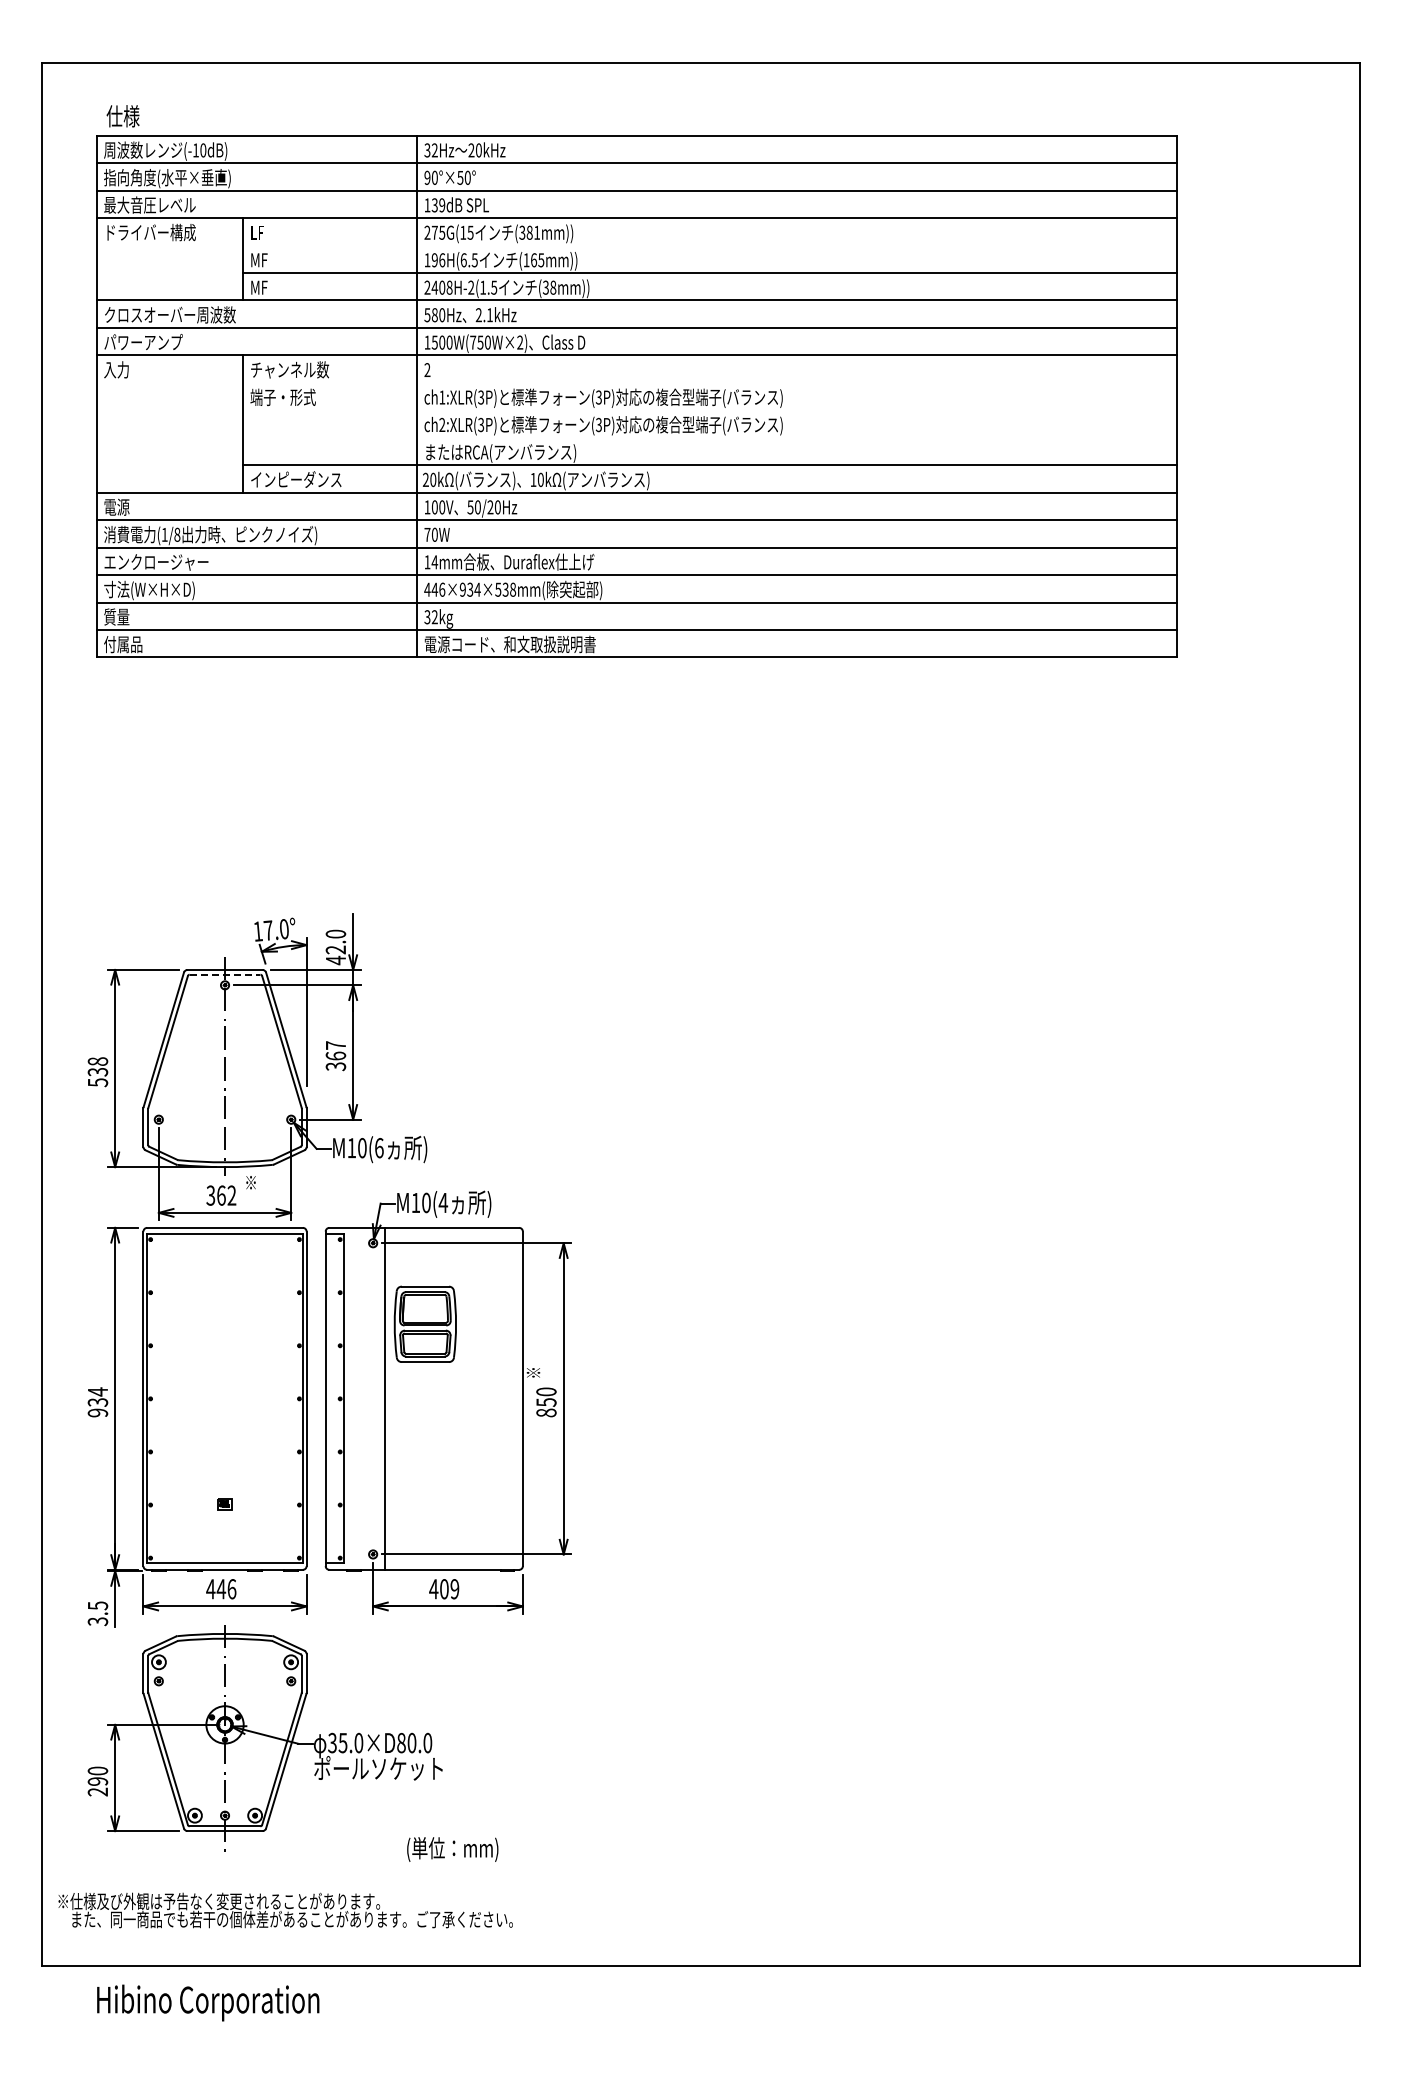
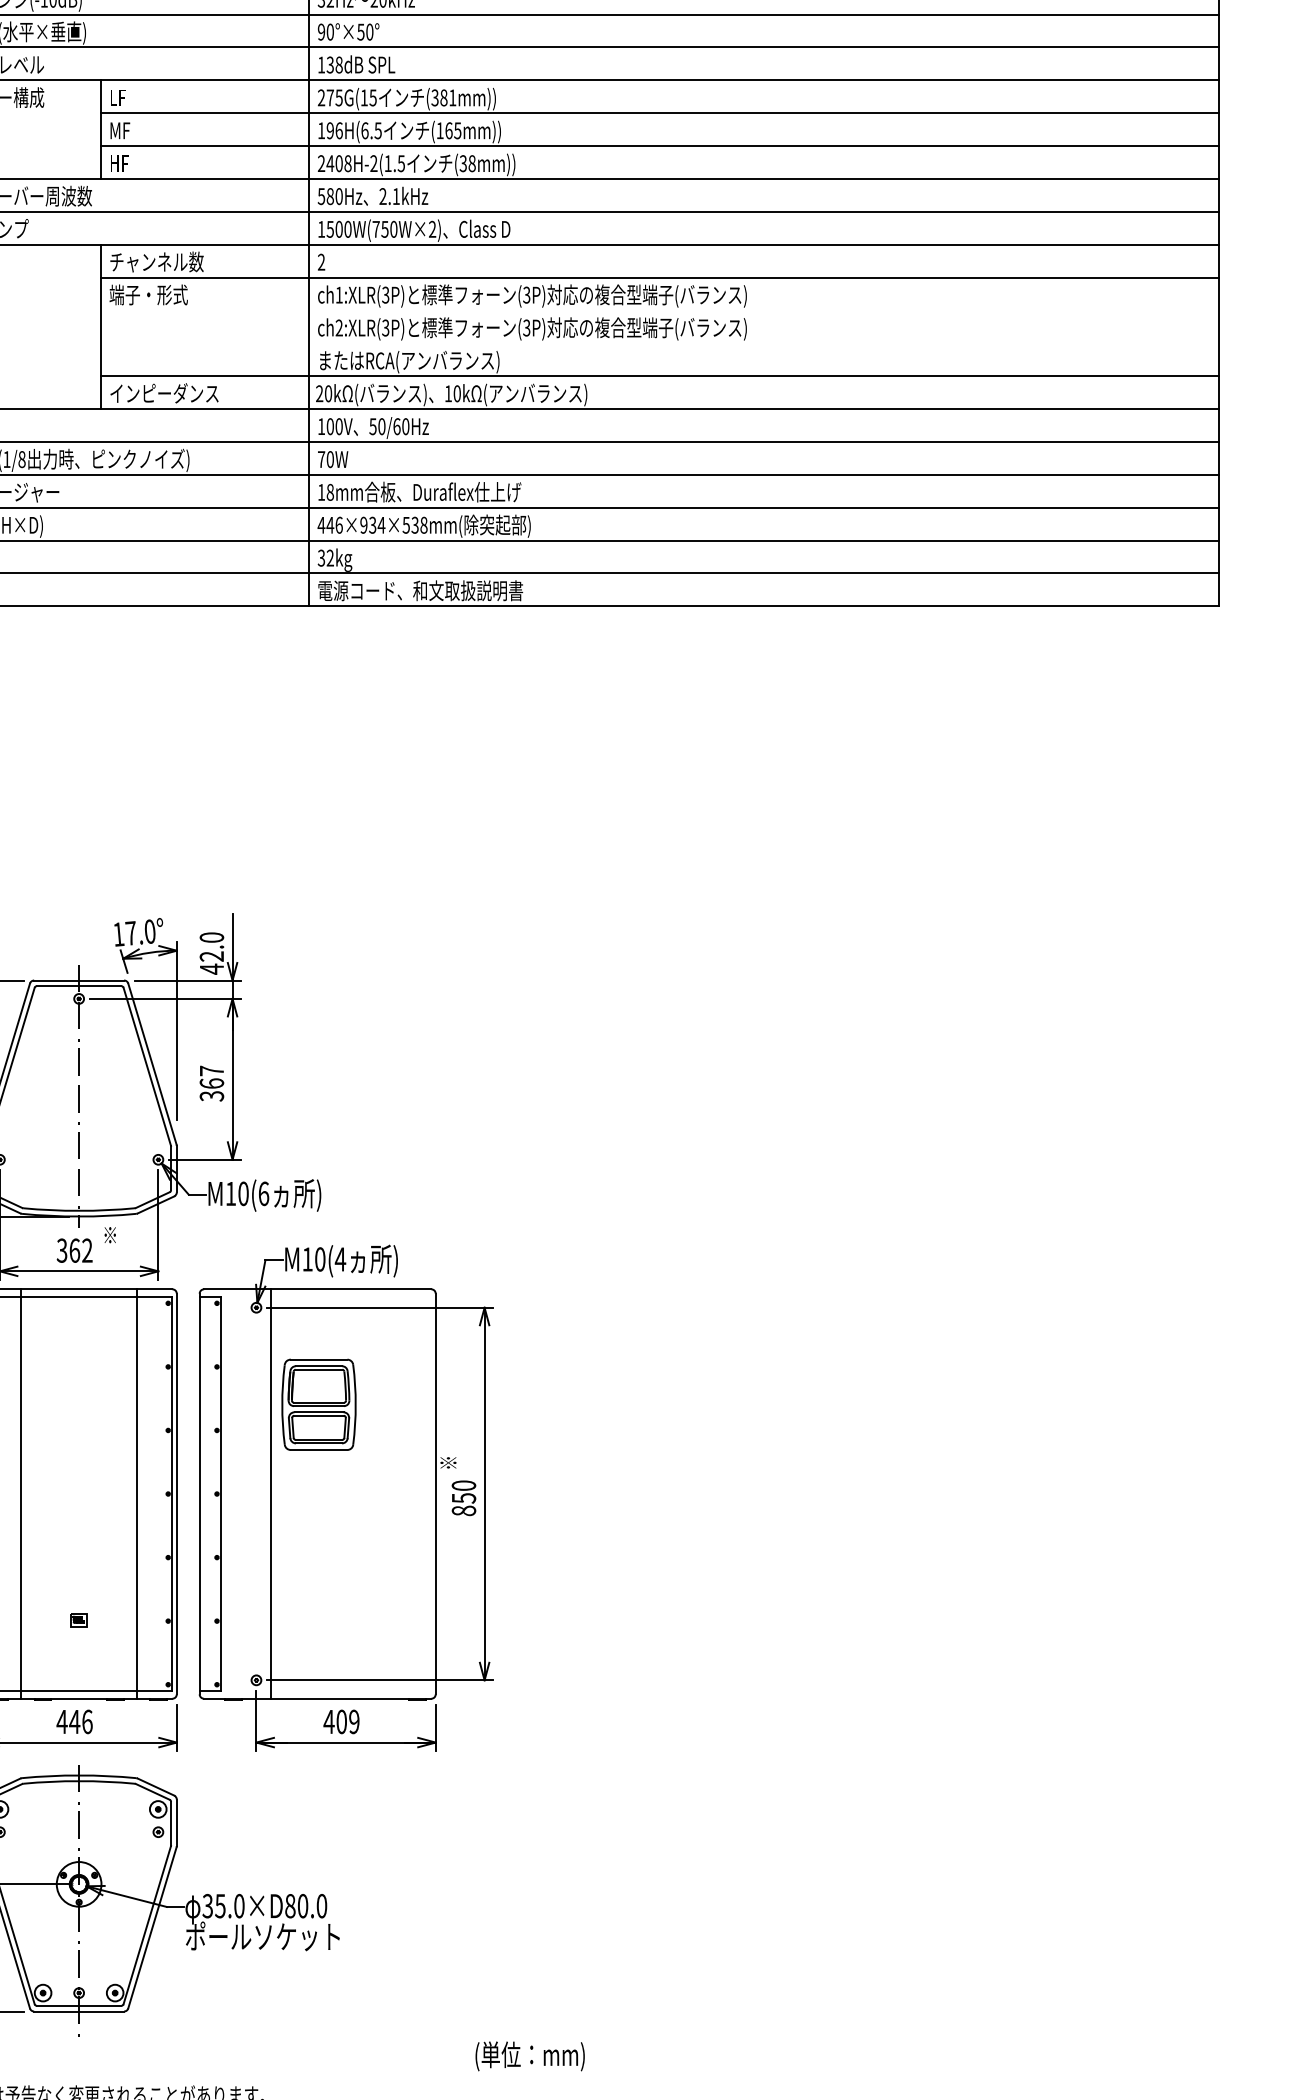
text: (442, 205) -> (339, 65), 139dB -> 138dB
line: (709, 245) -> (659, 113), added
text: (259, 287) -> (120, 163), MF -> HF
line: (709, 382) -> (659, 277), added
text: (490, 507) -> (396, 426), 50/20Hz -> 50/60Hz
text: (434, 562) -> (329, 492), 14mm -> 18mm
line: (225, 974) -> (79, 985), dashed -> solid
line: (176, 1398) -> (21, 1493), added
line: (273, 1398) -> (137, 1493), added
text: (452, 1849) -> (529, 2056), moved

